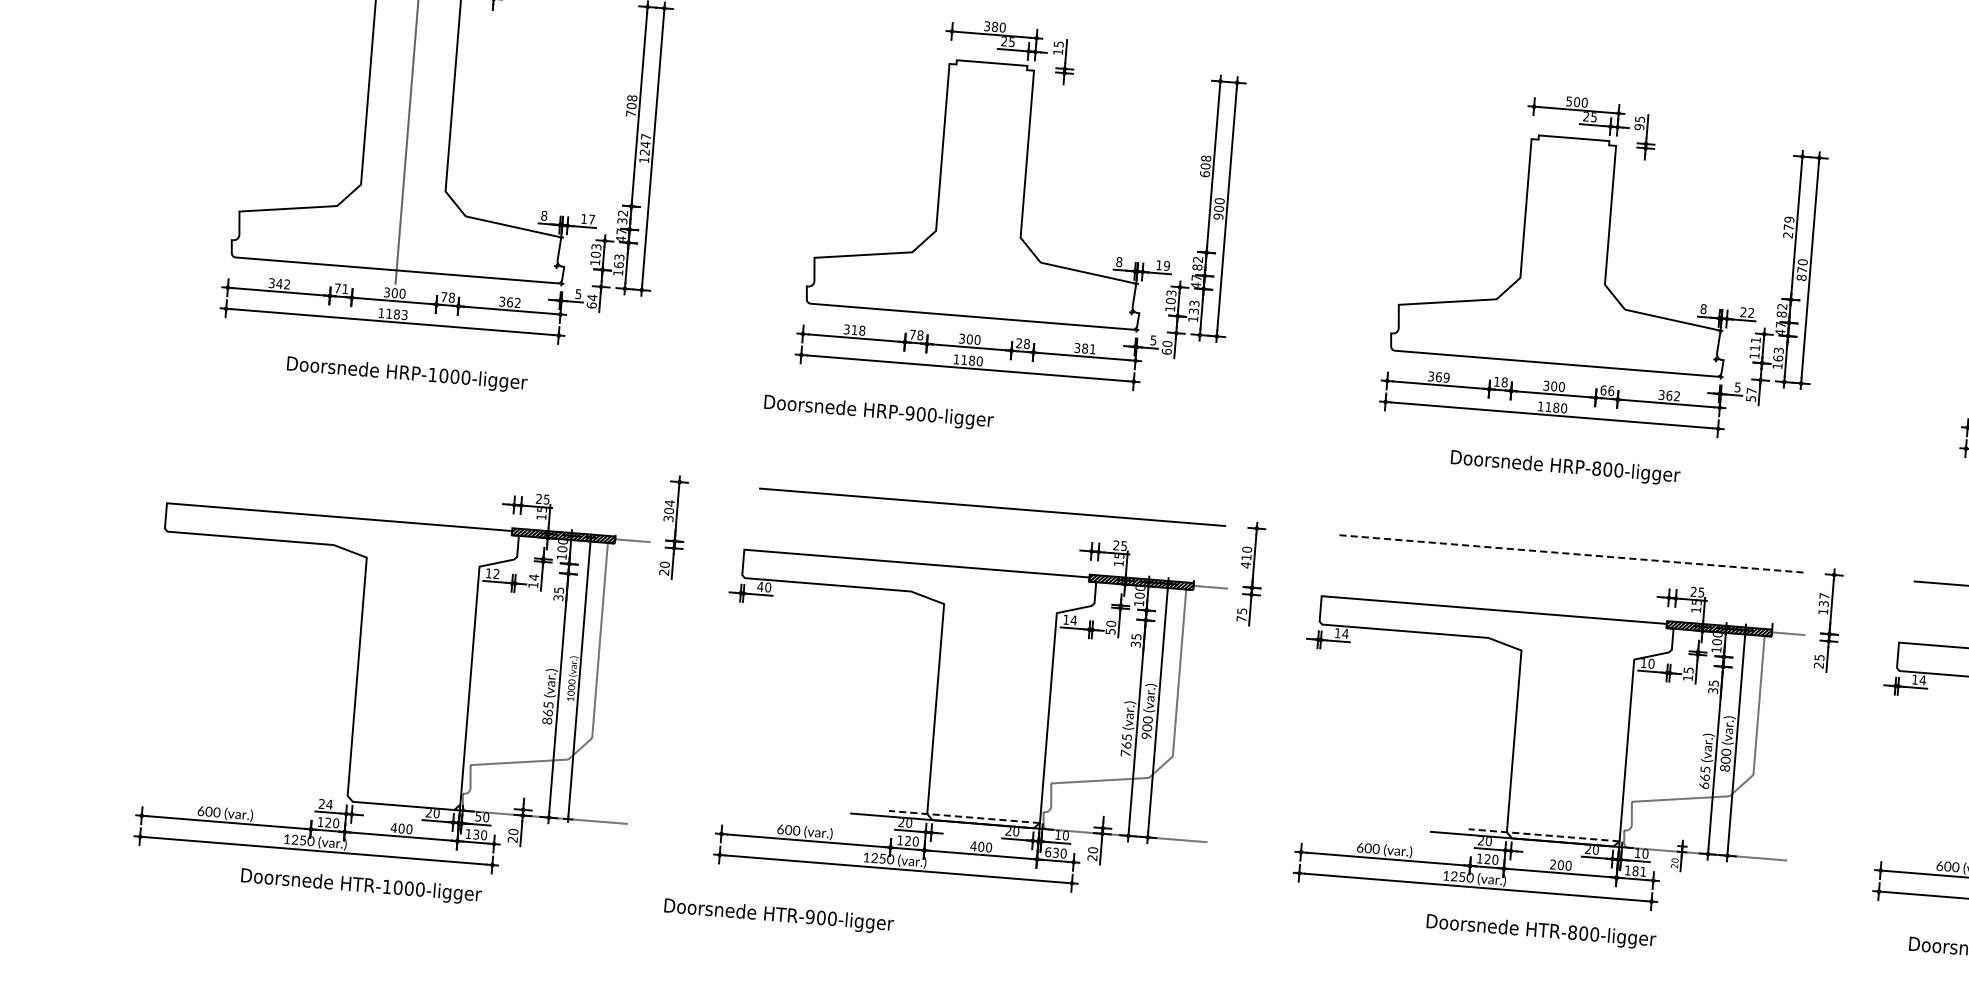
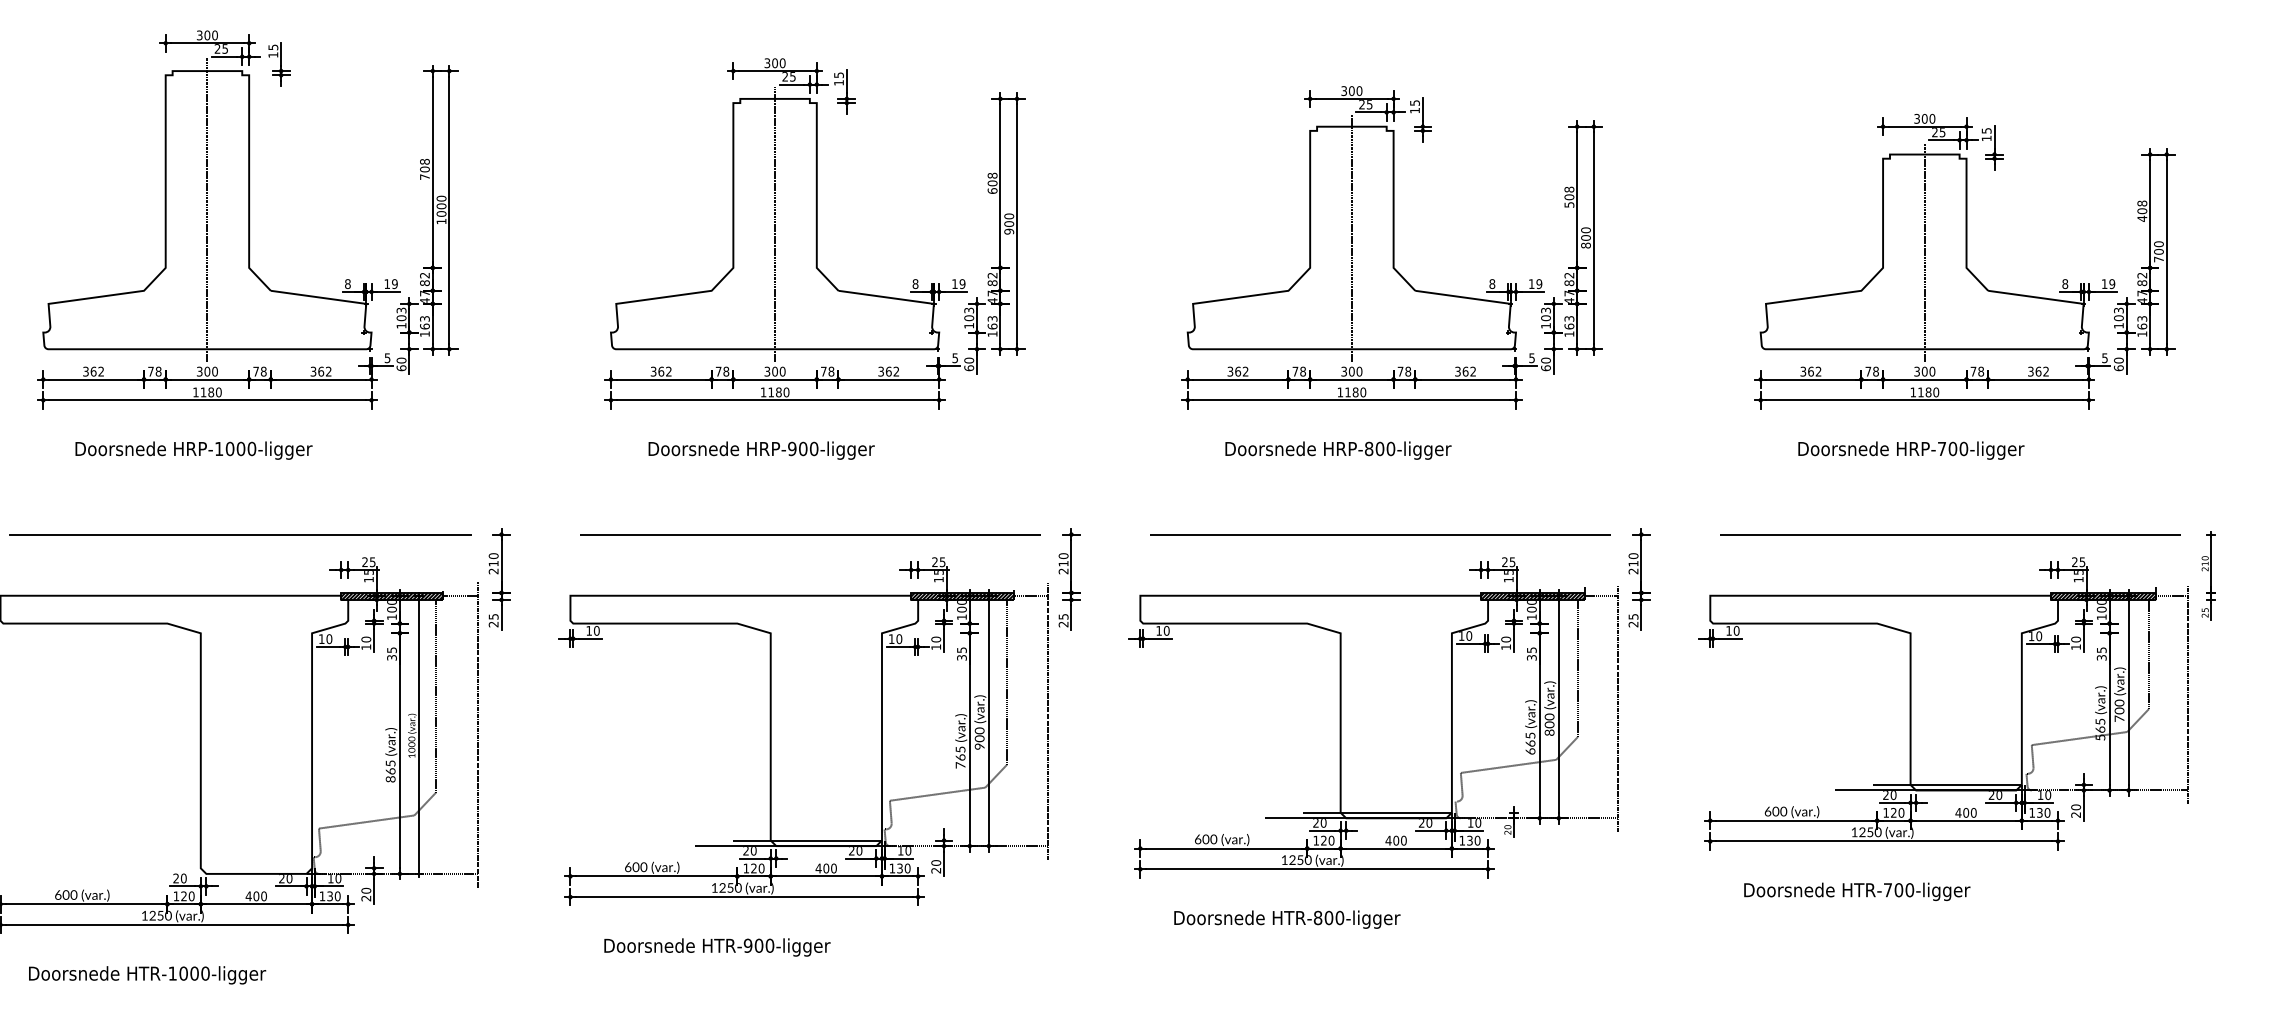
text: (994, 26) -> (774, 62), 380 -> 300
text: (1568, 100) -> (1343, 90), 500 -> 300
text: (1638, 126) -> (1414, 110), 95 -> 15
text: (645, 143) -> (441, 205), 1247 -> 1000
line: (982, 190) -> (775, 224), added
text: (591, 220) -> (394, 284), 17 -> 19
text: (621, 221) -> (424, 283), 32 -> 82
text: (1788, 226) -> (1569, 196), 279 -> 508
line: (1564, 252) -> (1351, 239), added
text: (1801, 269) -> (1585, 237), 870 -> 800
text: (279, 283) -> (93, 371), 342 -> 362
text: (345, 288) -> (158, 371), 71 -> 78
text: (592, 297) -> (401, 360), 64 -> 60
text: (1193, 311) -> (992, 326), 133 -> 163
text: (1747, 313) -> (1535, 284), 22 -> 19
text: (404, 315) -> (218, 392), 1183 -> 1180
text: (857, 330) -> (664, 371), 318 -> 362
text: (1018, 343) -> (823, 371), 28 -> 78
text: (1755, 344) -> (1545, 314), 111 -> 103
text: (1087, 348) -> (891, 371), 381 -> 362
text: (406, 374) -> (193, 450), moved
text: (1446, 377) -> (1245, 371), 369 -> 362
text: (1497, 381) -> (1295, 371), 18 -> 78
text: (1607, 390) -> (1404, 371), 66 -> 78
text: (1750, 394) -> (1545, 364), 57 -> 60
text: (878, 412) -> (761, 450), moved
line: (415, 460) -> (240, 534), added
text: (1565, 467) -> (1338, 450), moved
text: (669, 510) -> (493, 563), 304 -> 210
line: (1569, 553) -> (1380, 534), dashed -> solid
text: (664, 564) -> (493, 616), 20 -> 25
text: (1245, 565) -> (1063, 571), 410 -> 210
text: (496, 574) -> (329, 639), 12 -> 10
text: (534, 577) -> (366, 639), 14 -> 10
text: (760, 586) -> (589, 630), 40 -> 10
text: (1823, 603) -> (1633, 563), 137 -> 210
text: (1241, 619) -> (1063, 624), 75 -> 25
text: (1074, 620) -> (899, 639), 14 -> 10
text: (1110, 631) -> (936, 647), 50 -> 10
text: (1345, 633) -> (1166, 630), 14 -> 10
text: (1689, 670) -> (1506, 639), 15 -> 10
text: (1922, 679) -> (1736, 630), 14 -> 10
line: (638, 682) -> (477, 734), added
line: (1217, 715) -> (1047, 721), added
line: (1795, 749) -> (1617, 708), added
text: (329, 804) -> (183, 878), 24 -> 20
text: (478, 816) -> (330, 878), 50 -> 10
line: (964, 816) -> (807, 840), dashed -> solid
line: (1543, 834) -> (1376, 812), dashed -> solid
text: (1048, 852) -> (892, 868), 630 -> 130
text: (1553, 864) -> (1388, 840), 200 -> 400
text: (1639, 871) -> (1473, 840), 181 -> 130
text: (361, 886) -> (147, 975), moved
text: (779, 916) -> (717, 947), moved
text: (1541, 931) -> (1287, 919), moved

